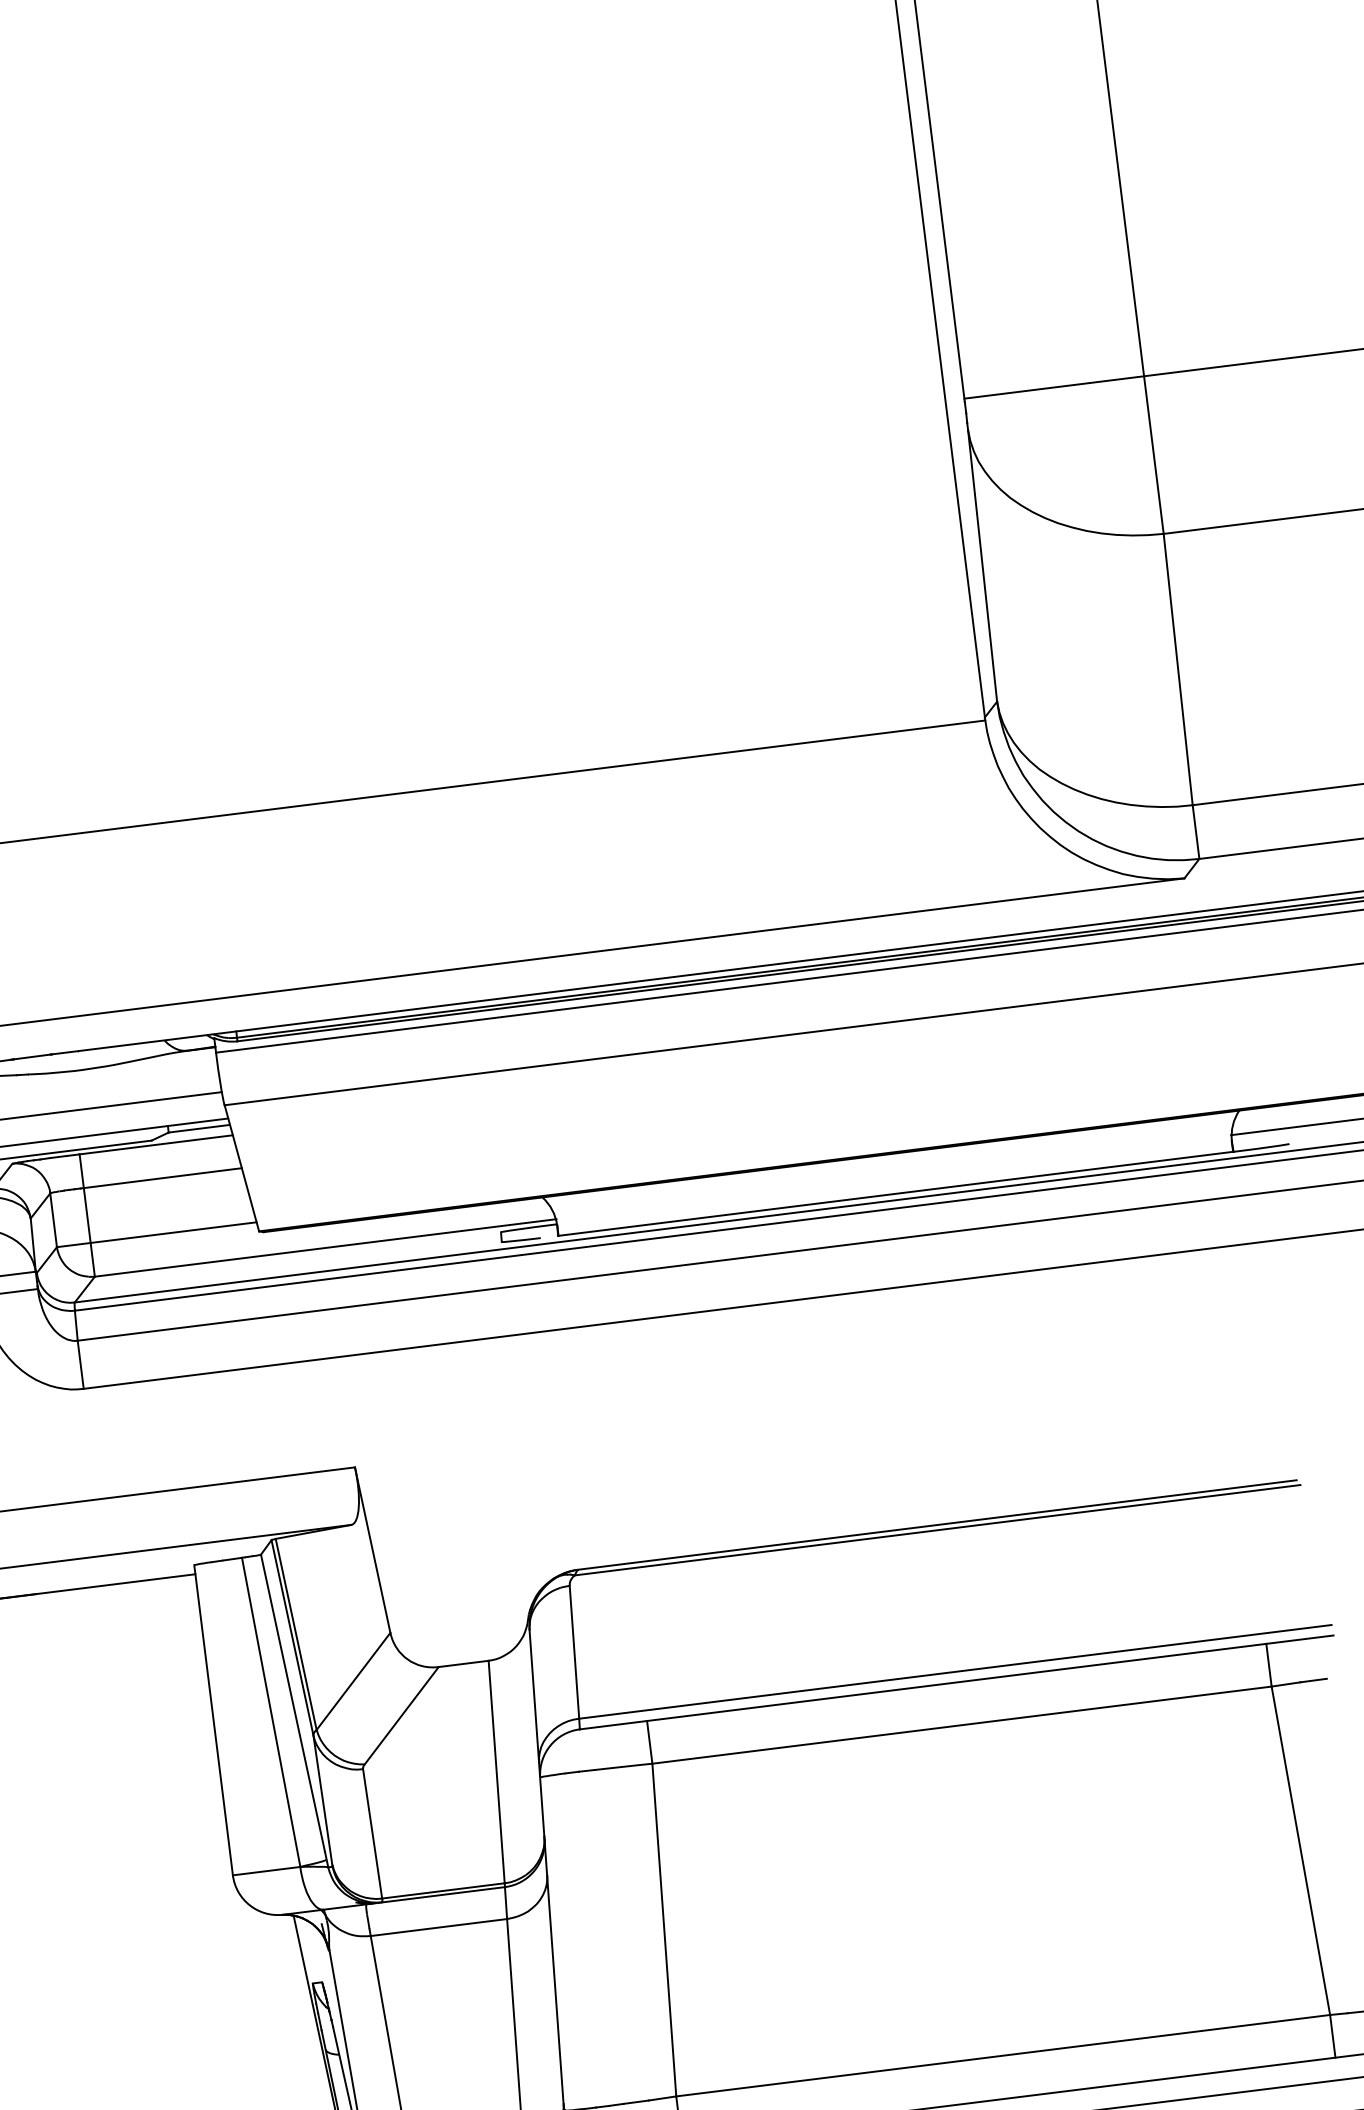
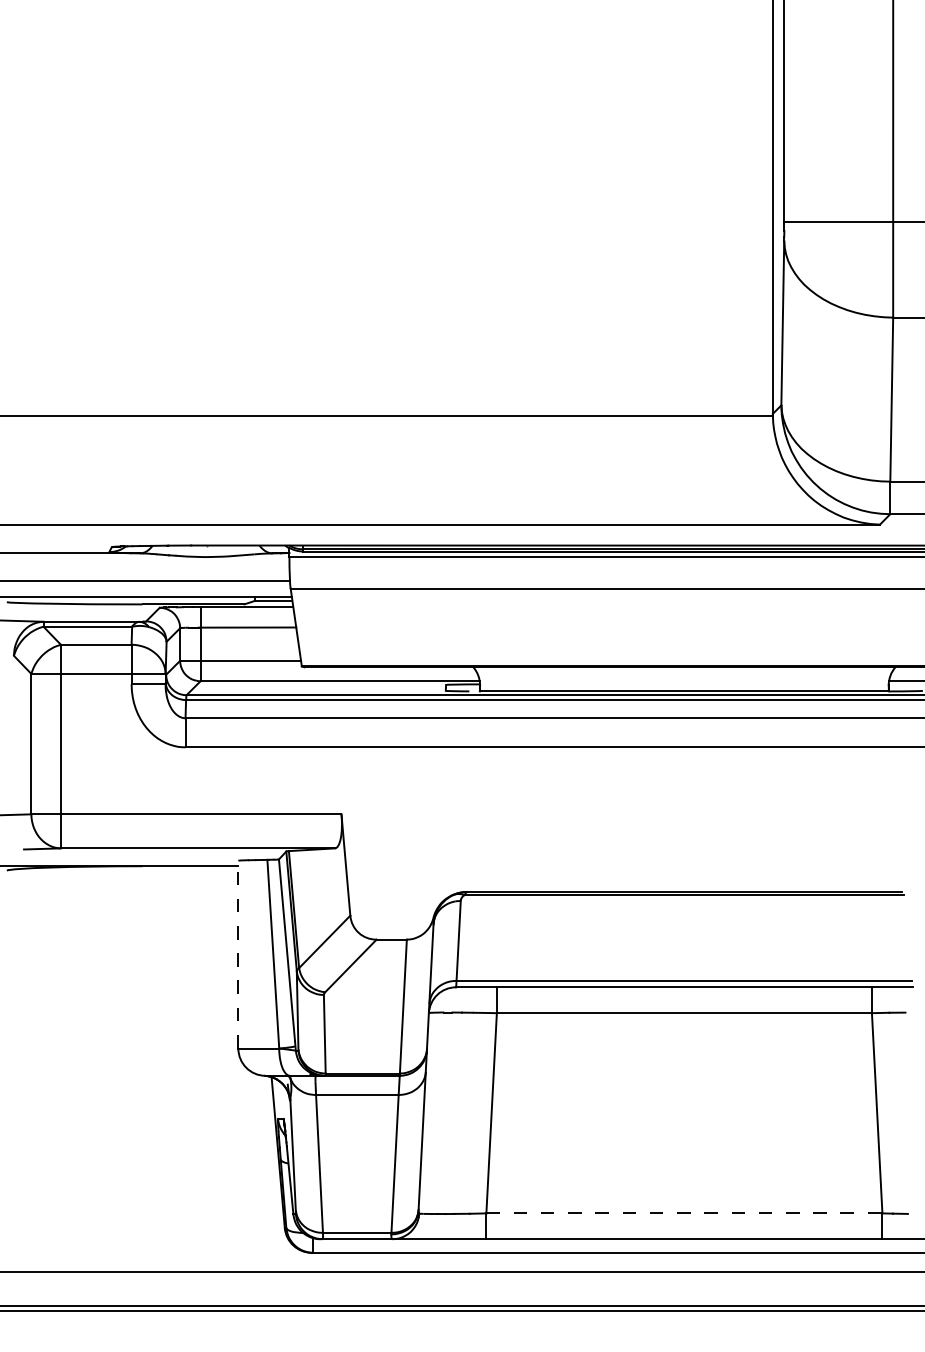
line: (213, 1719) -> (238, 954), solid -> dashed
line: (1003, 2055) -> (684, 1213), solid -> dashed

